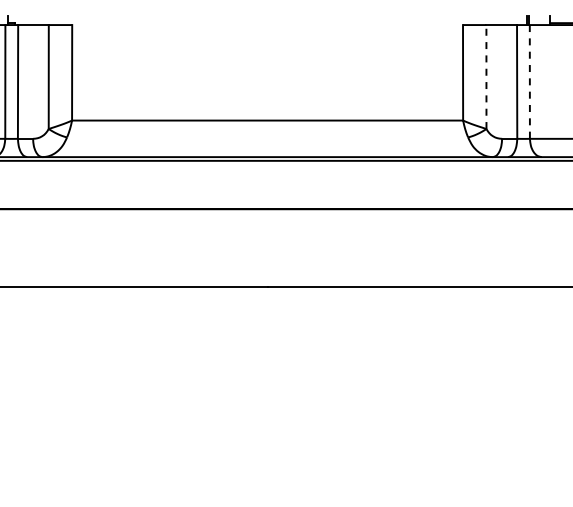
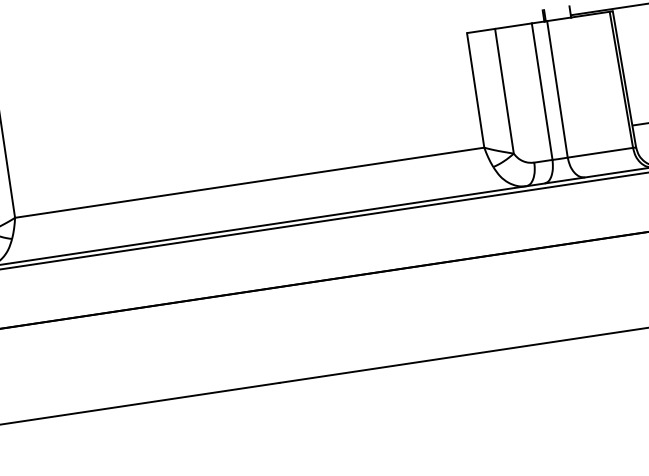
line: (486, 77) -> (504, 91), dashed -> solid
line: (529, 81) -> (556, 88), dashed -> solid

